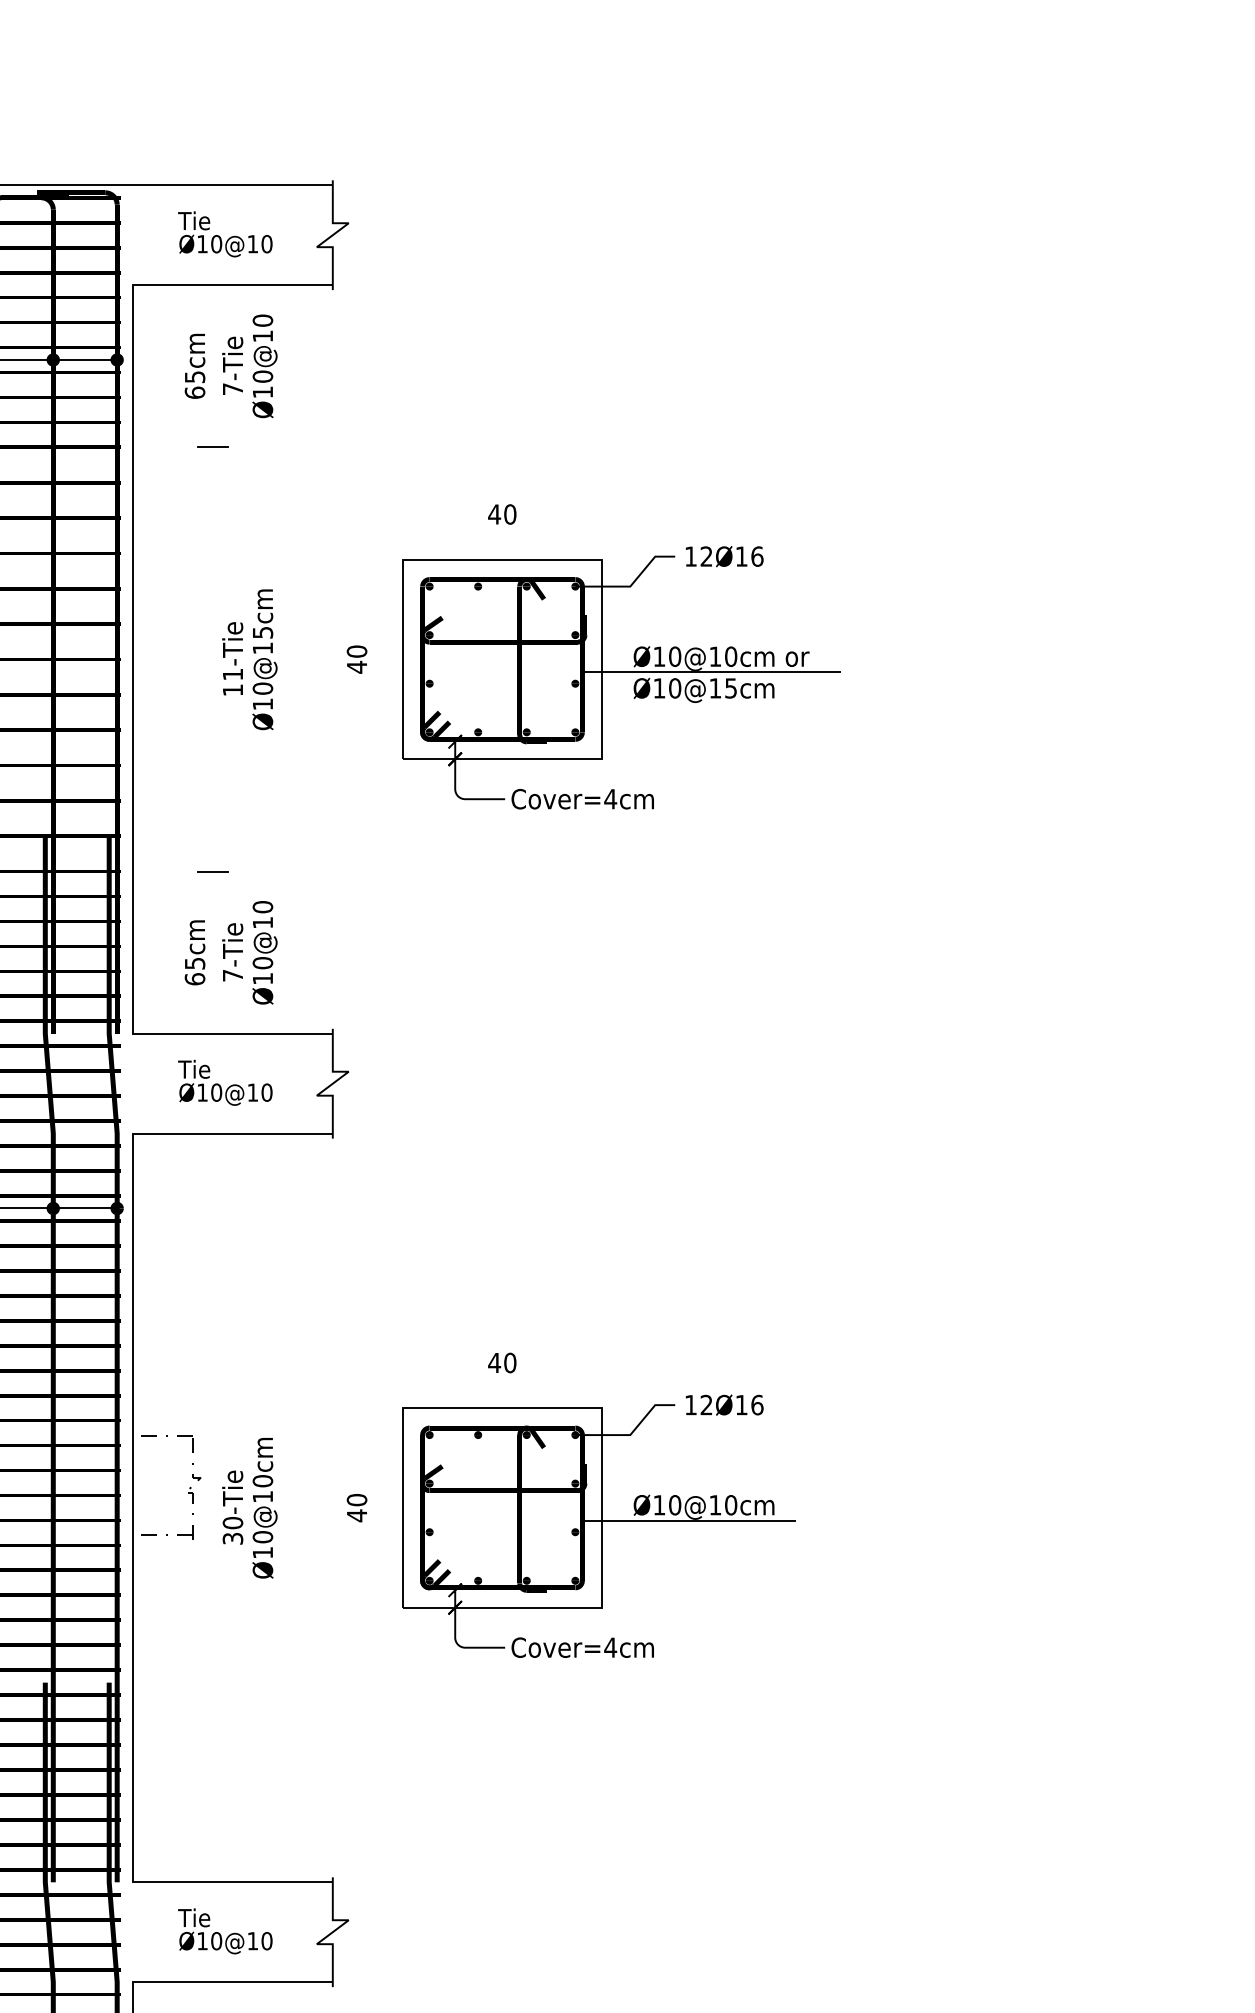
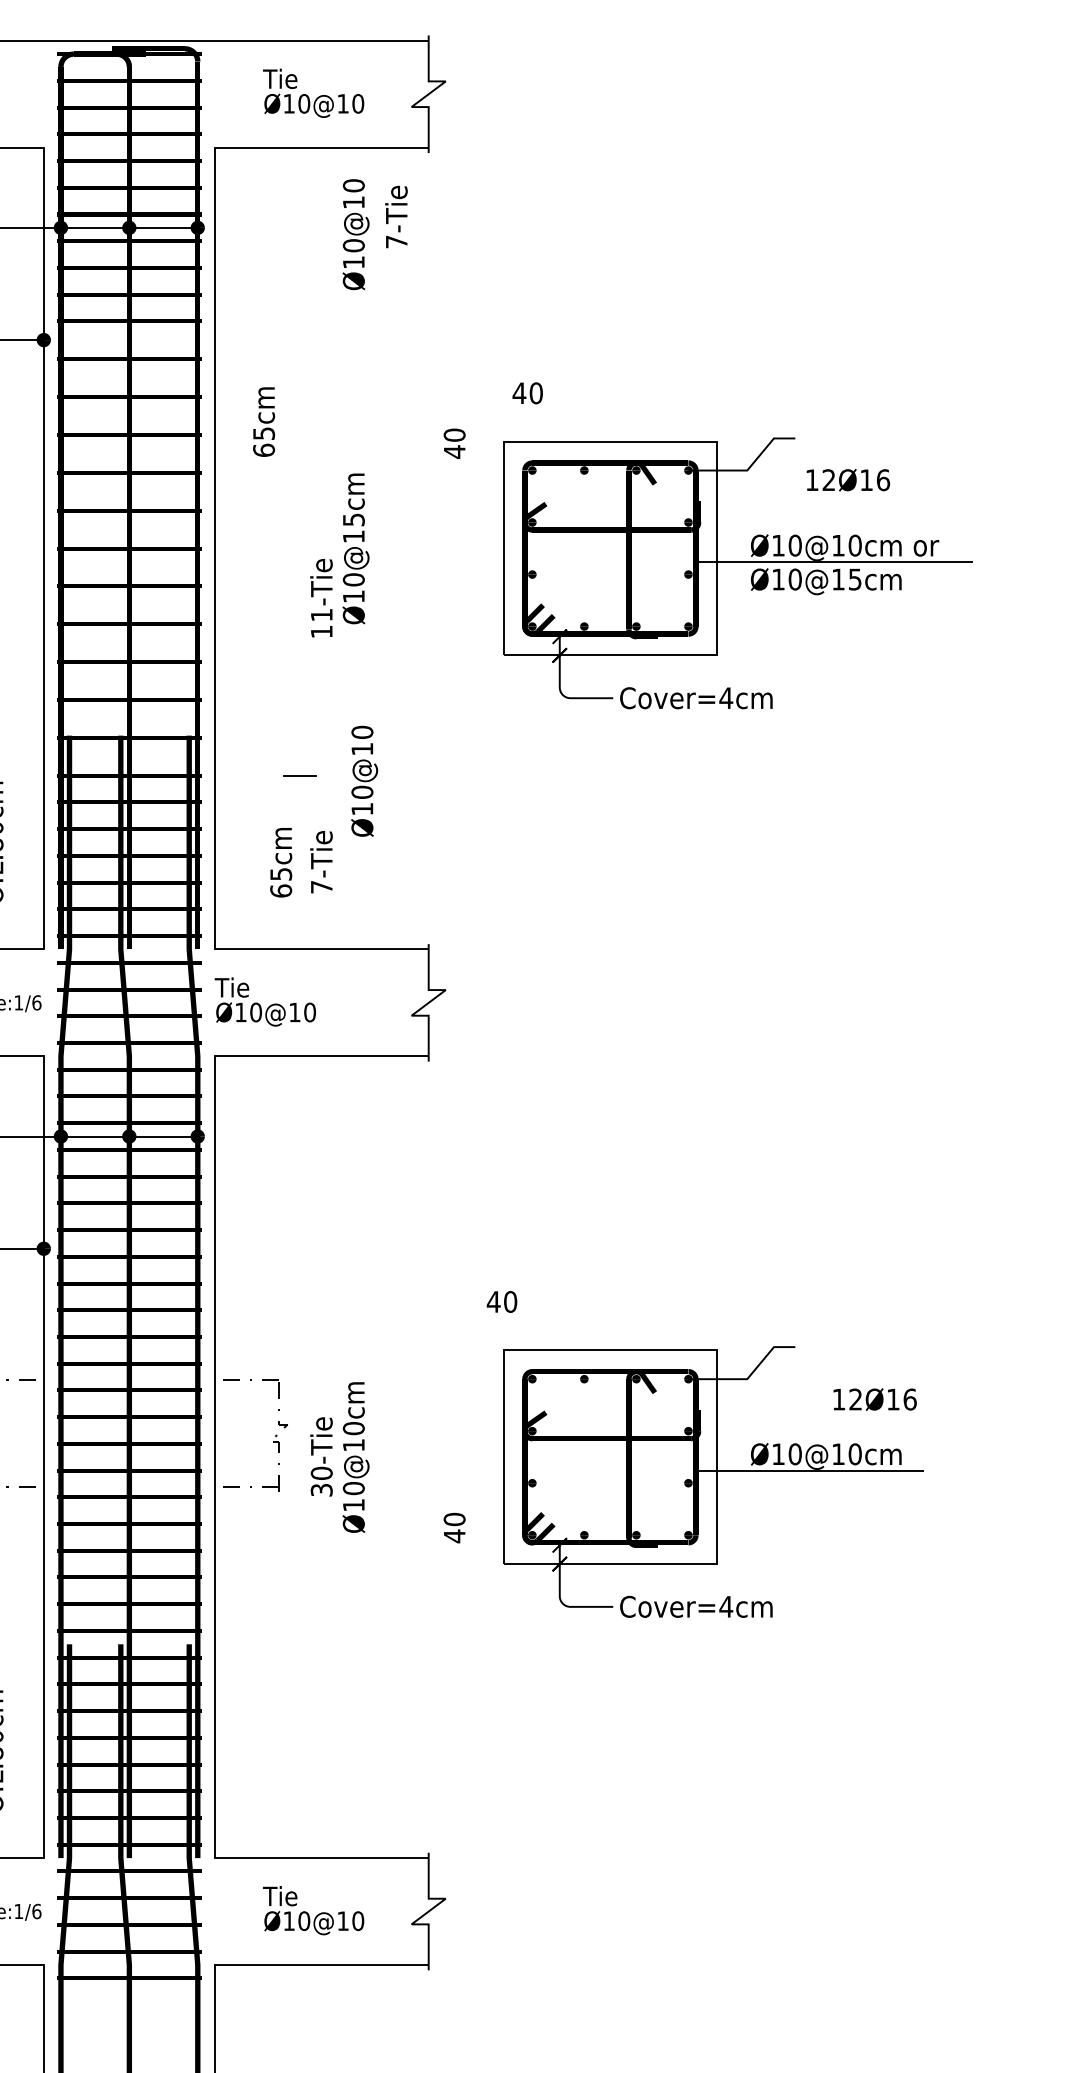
text: (194, 365) -> (263, 421), moved
text: (232, 365) -> (396, 216), moved
line: (212, 447) -> (299, 321), removed
text: (502, 514) -> (527, 393), moved
text: (724, 556) -> (848, 480), moved
text: (232, 658) -> (321, 597), moved
text: (356, 659) -> (454, 443), moved
text: (264, 952) -> (364, 780), moved
text: (225, 1082) -> (265, 1001), moved
text: (502, 1362) -> (502, 1301), moved
text: (724, 1404) -> (874, 1398), moved
text: (356, 1508) -> (454, 1528), moved

